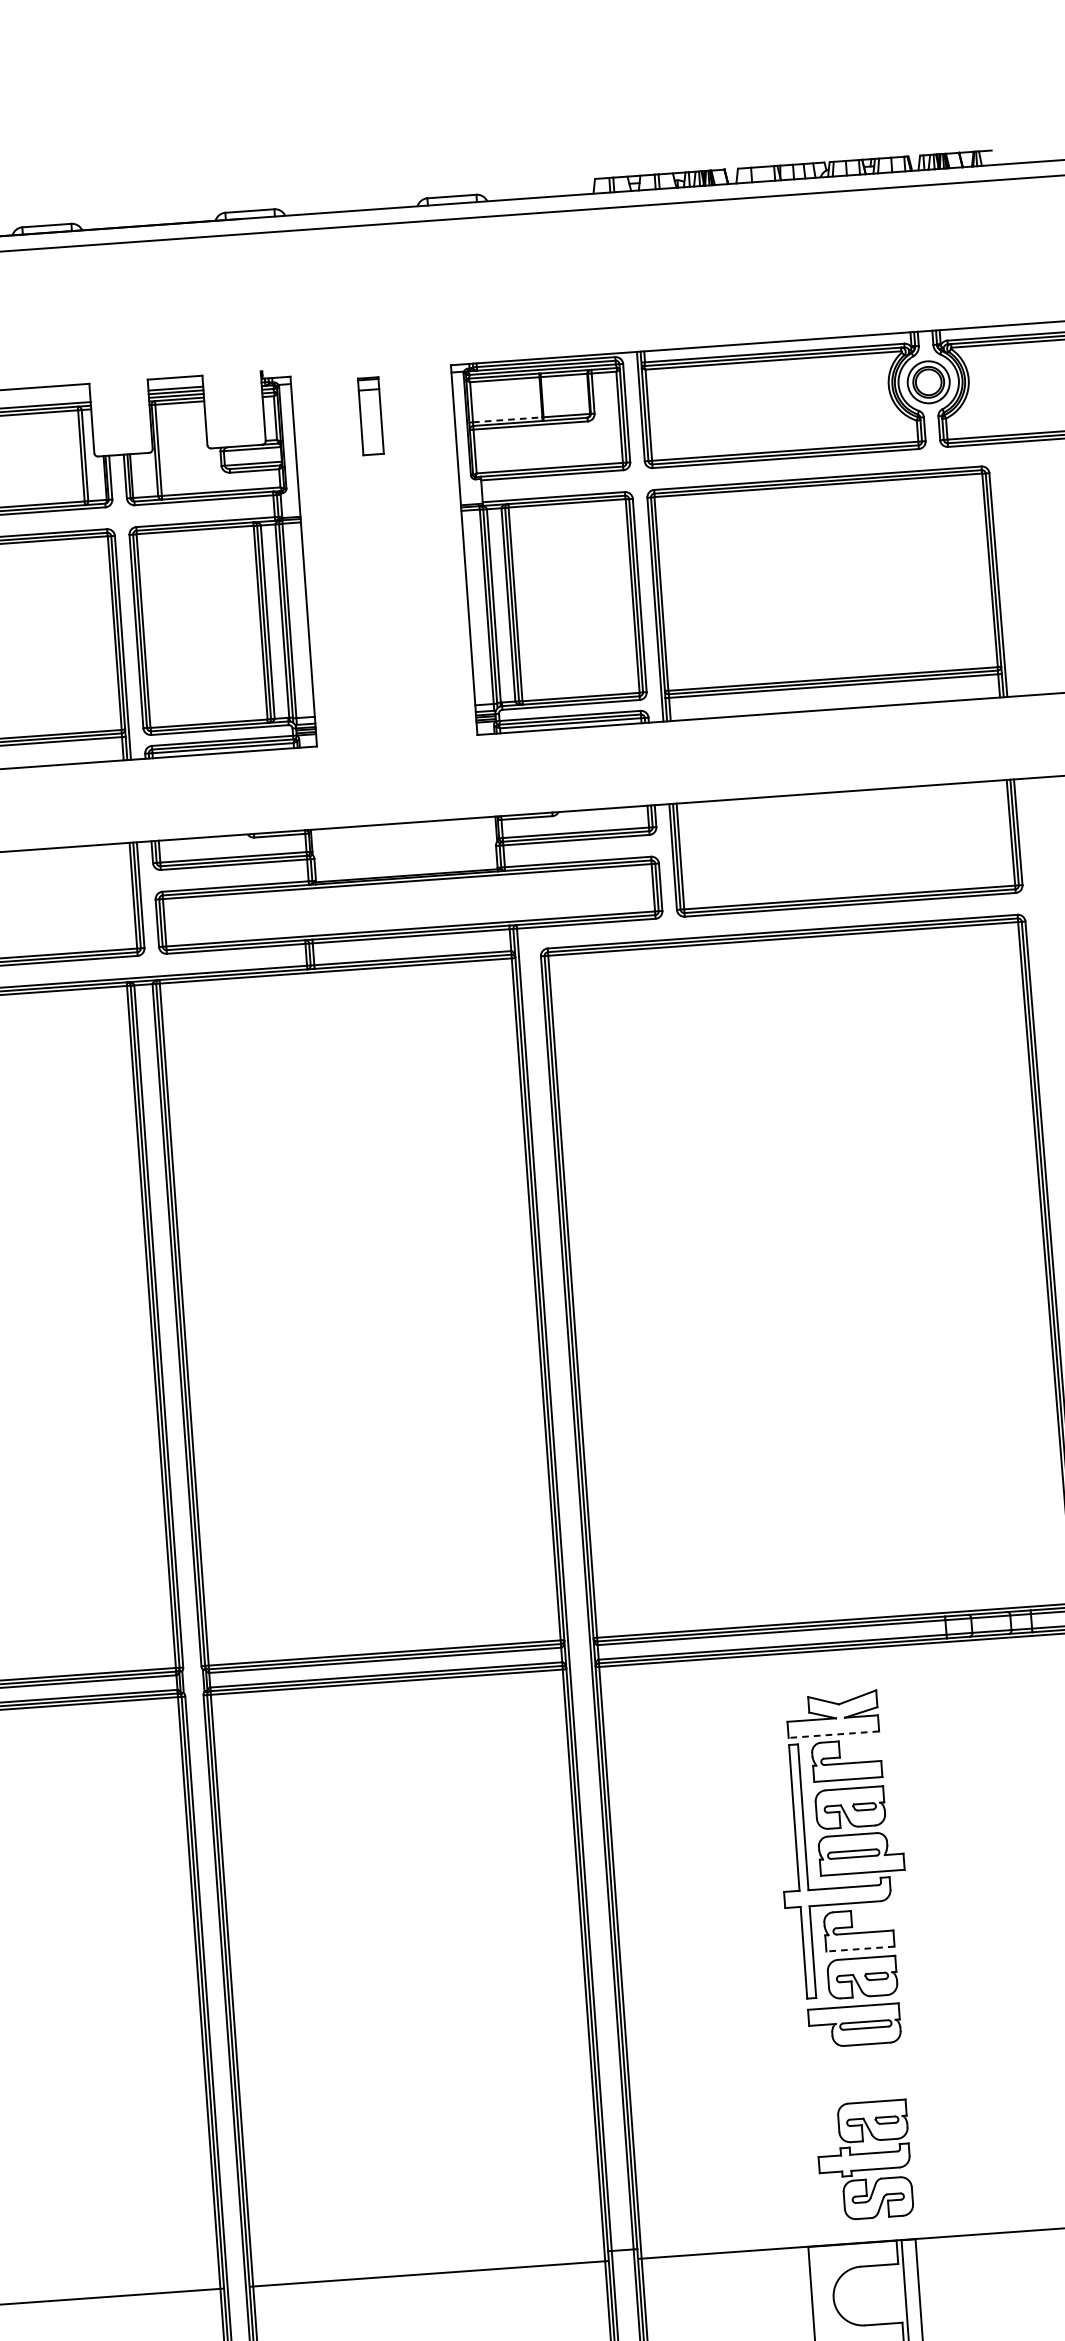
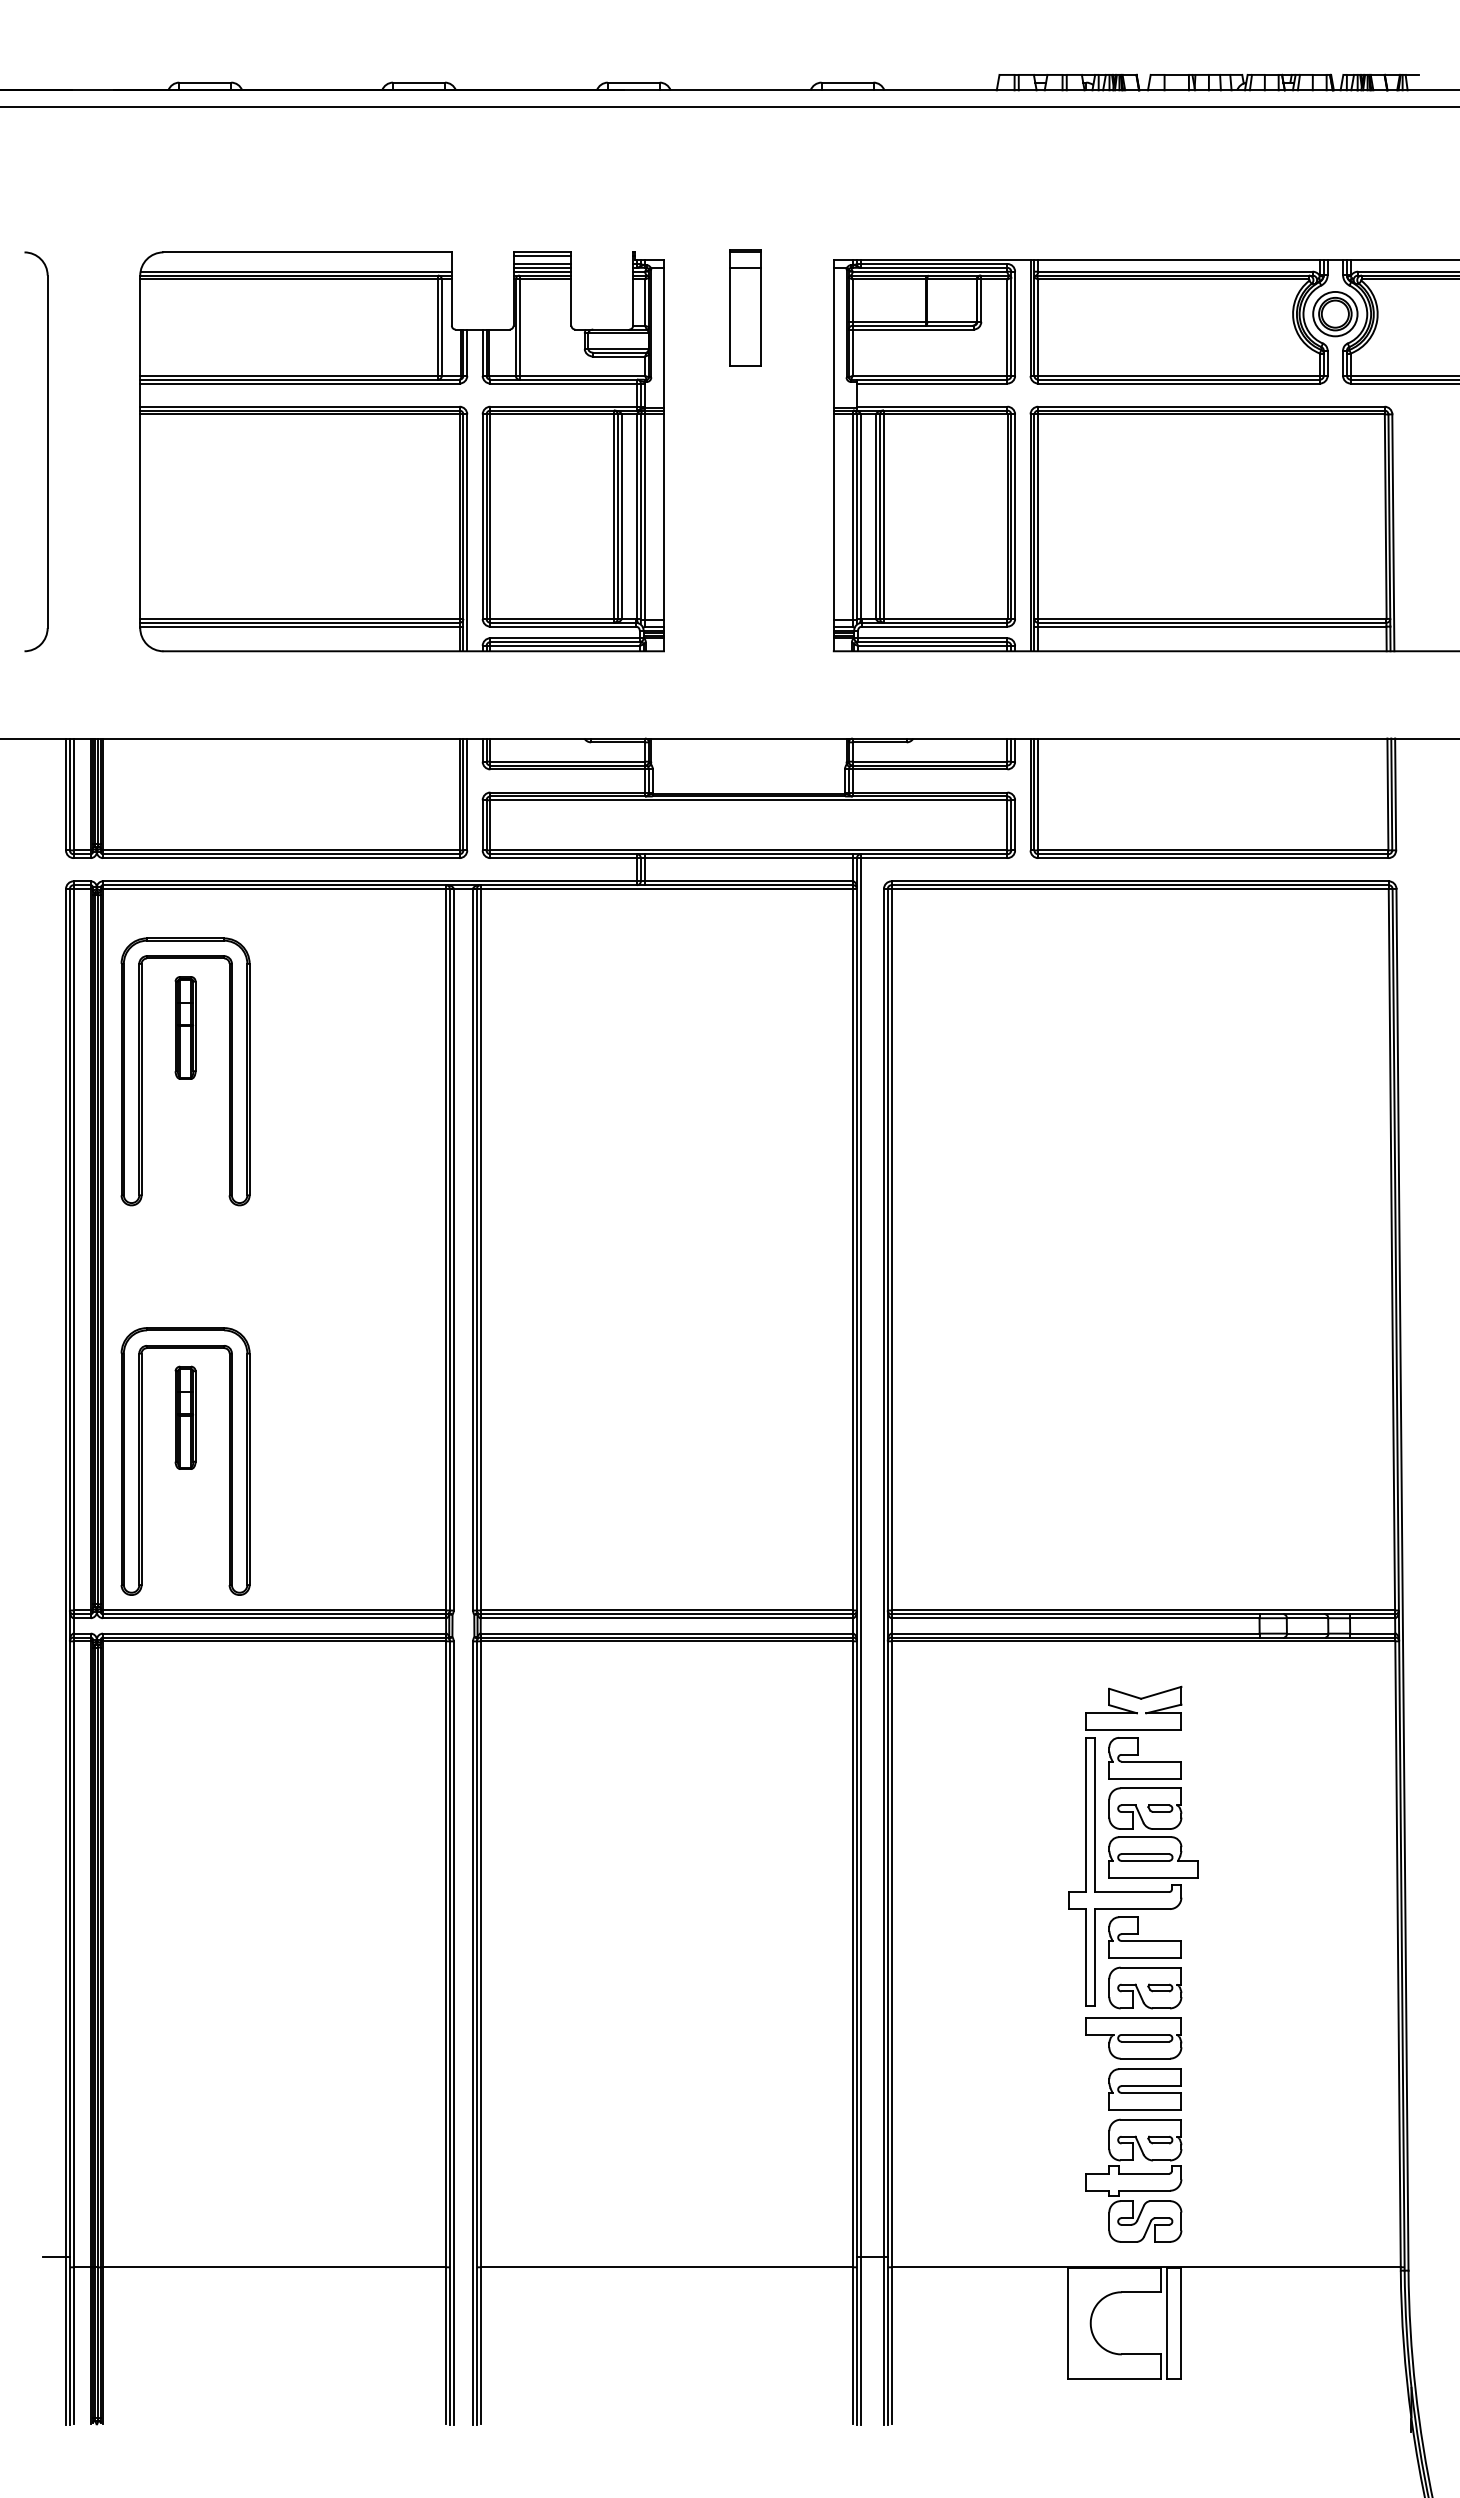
line: (175, 381) -> (542, 256), added
part: (370, 416) -> (745, 307), size x1.43
line: (507, 419) -> (889, 321), dashed -> solid
line: (833, 1734) -> (1133, 1730), dashed -> solid
line: (859, 1948) -> (1144, 1957), dashed -> solid
part: (868, 2073) -> (1144, 2089), added

